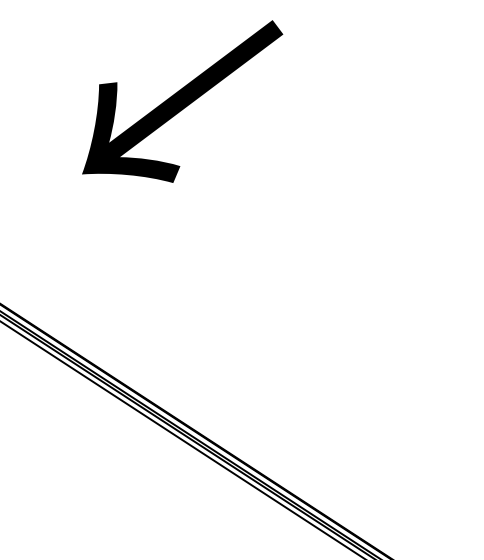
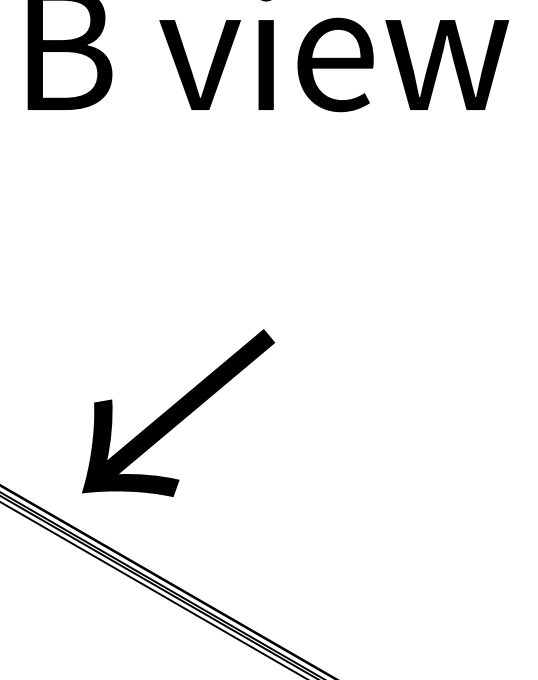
text: (182, 98) -> (178, 412), moved

